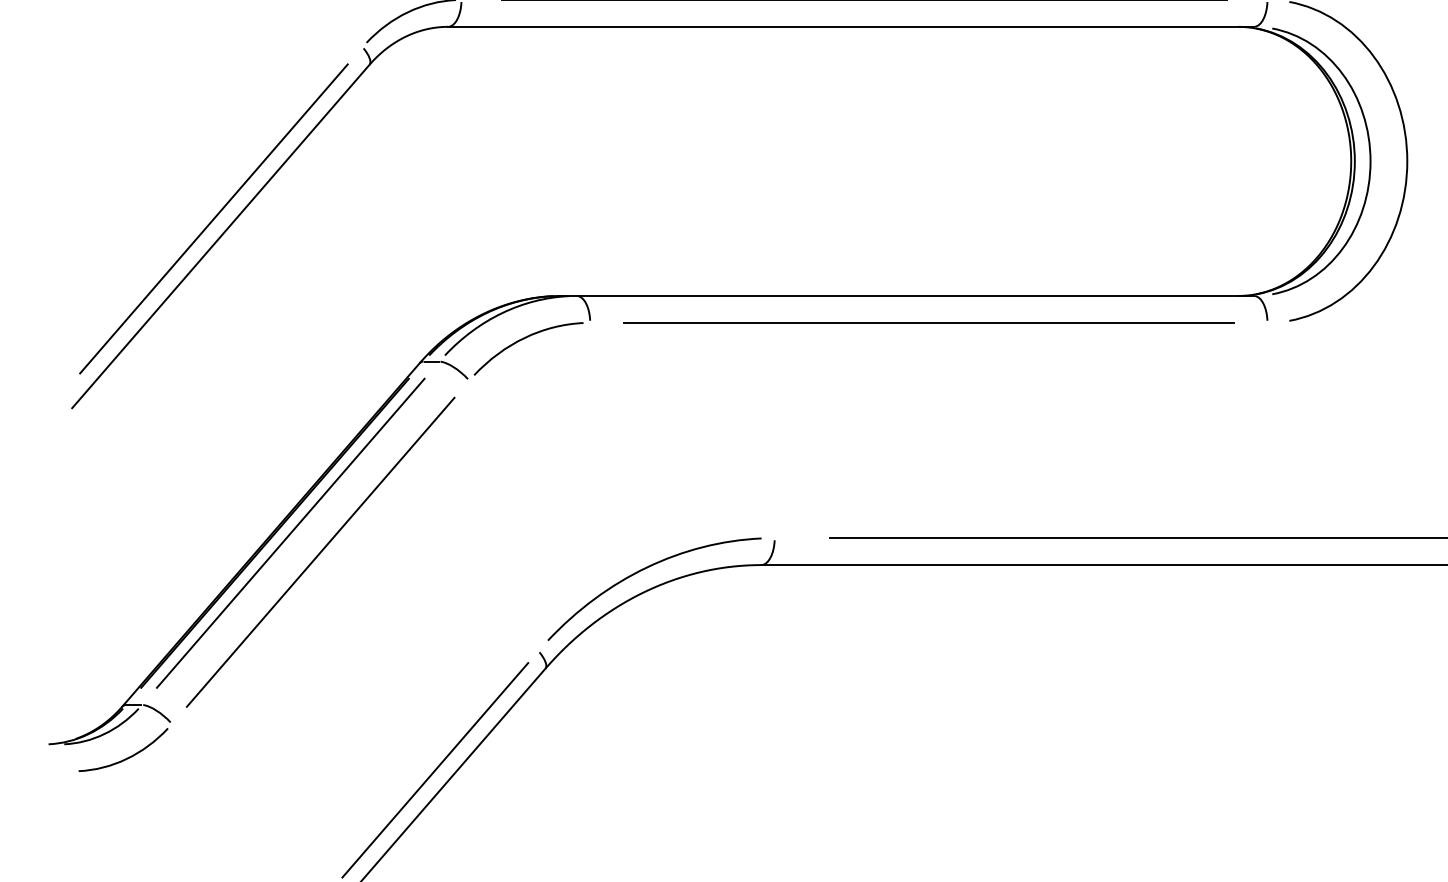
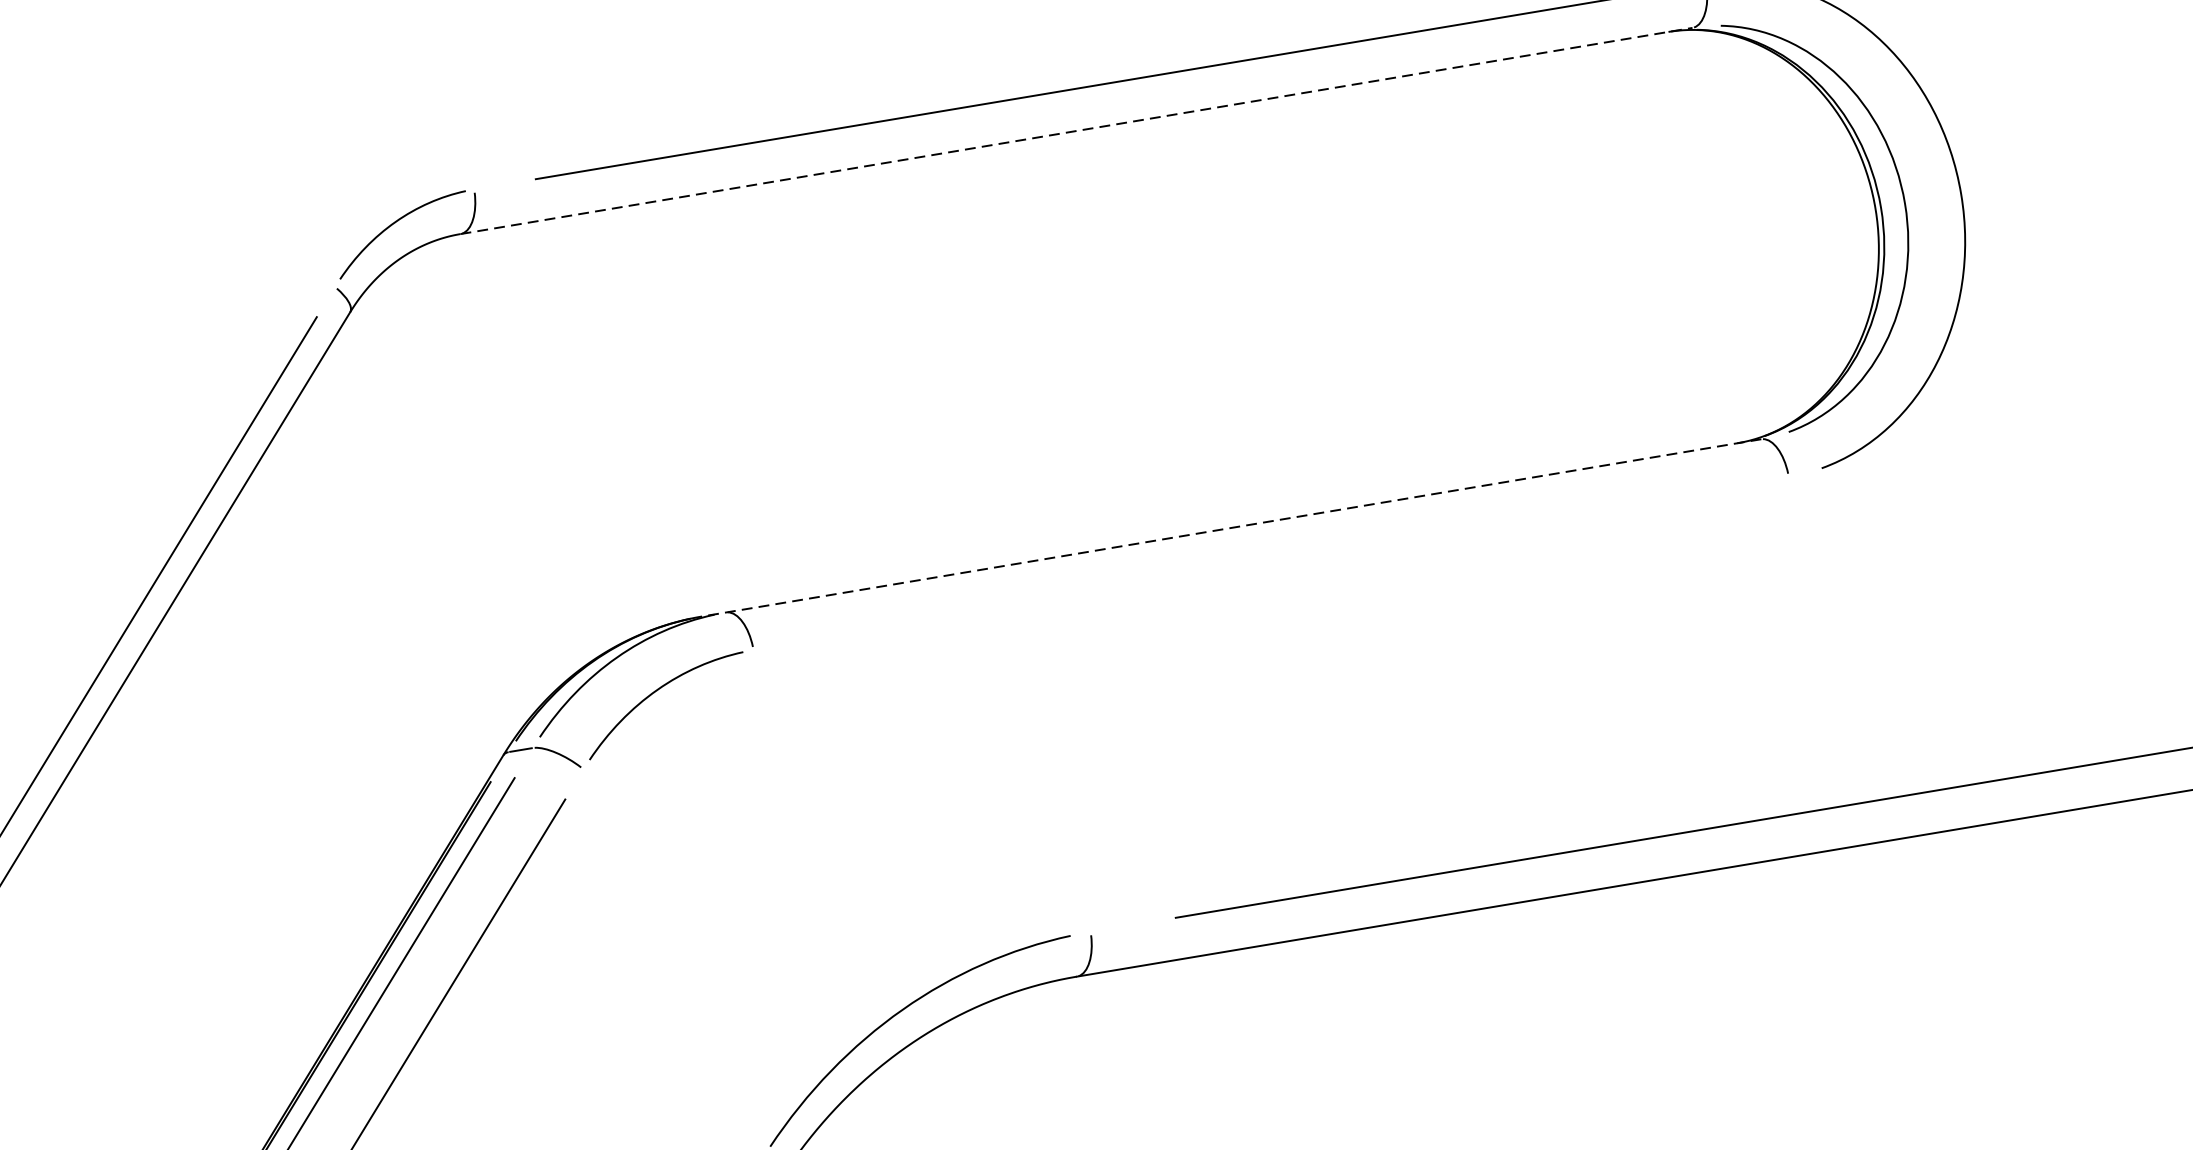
line: (851, 26) -> (1077, 130), solid -> dashed
line: (907, 295) -> (1231, 527), solid -> dashed
line: (928, 322) -> (1270, 563), removed

